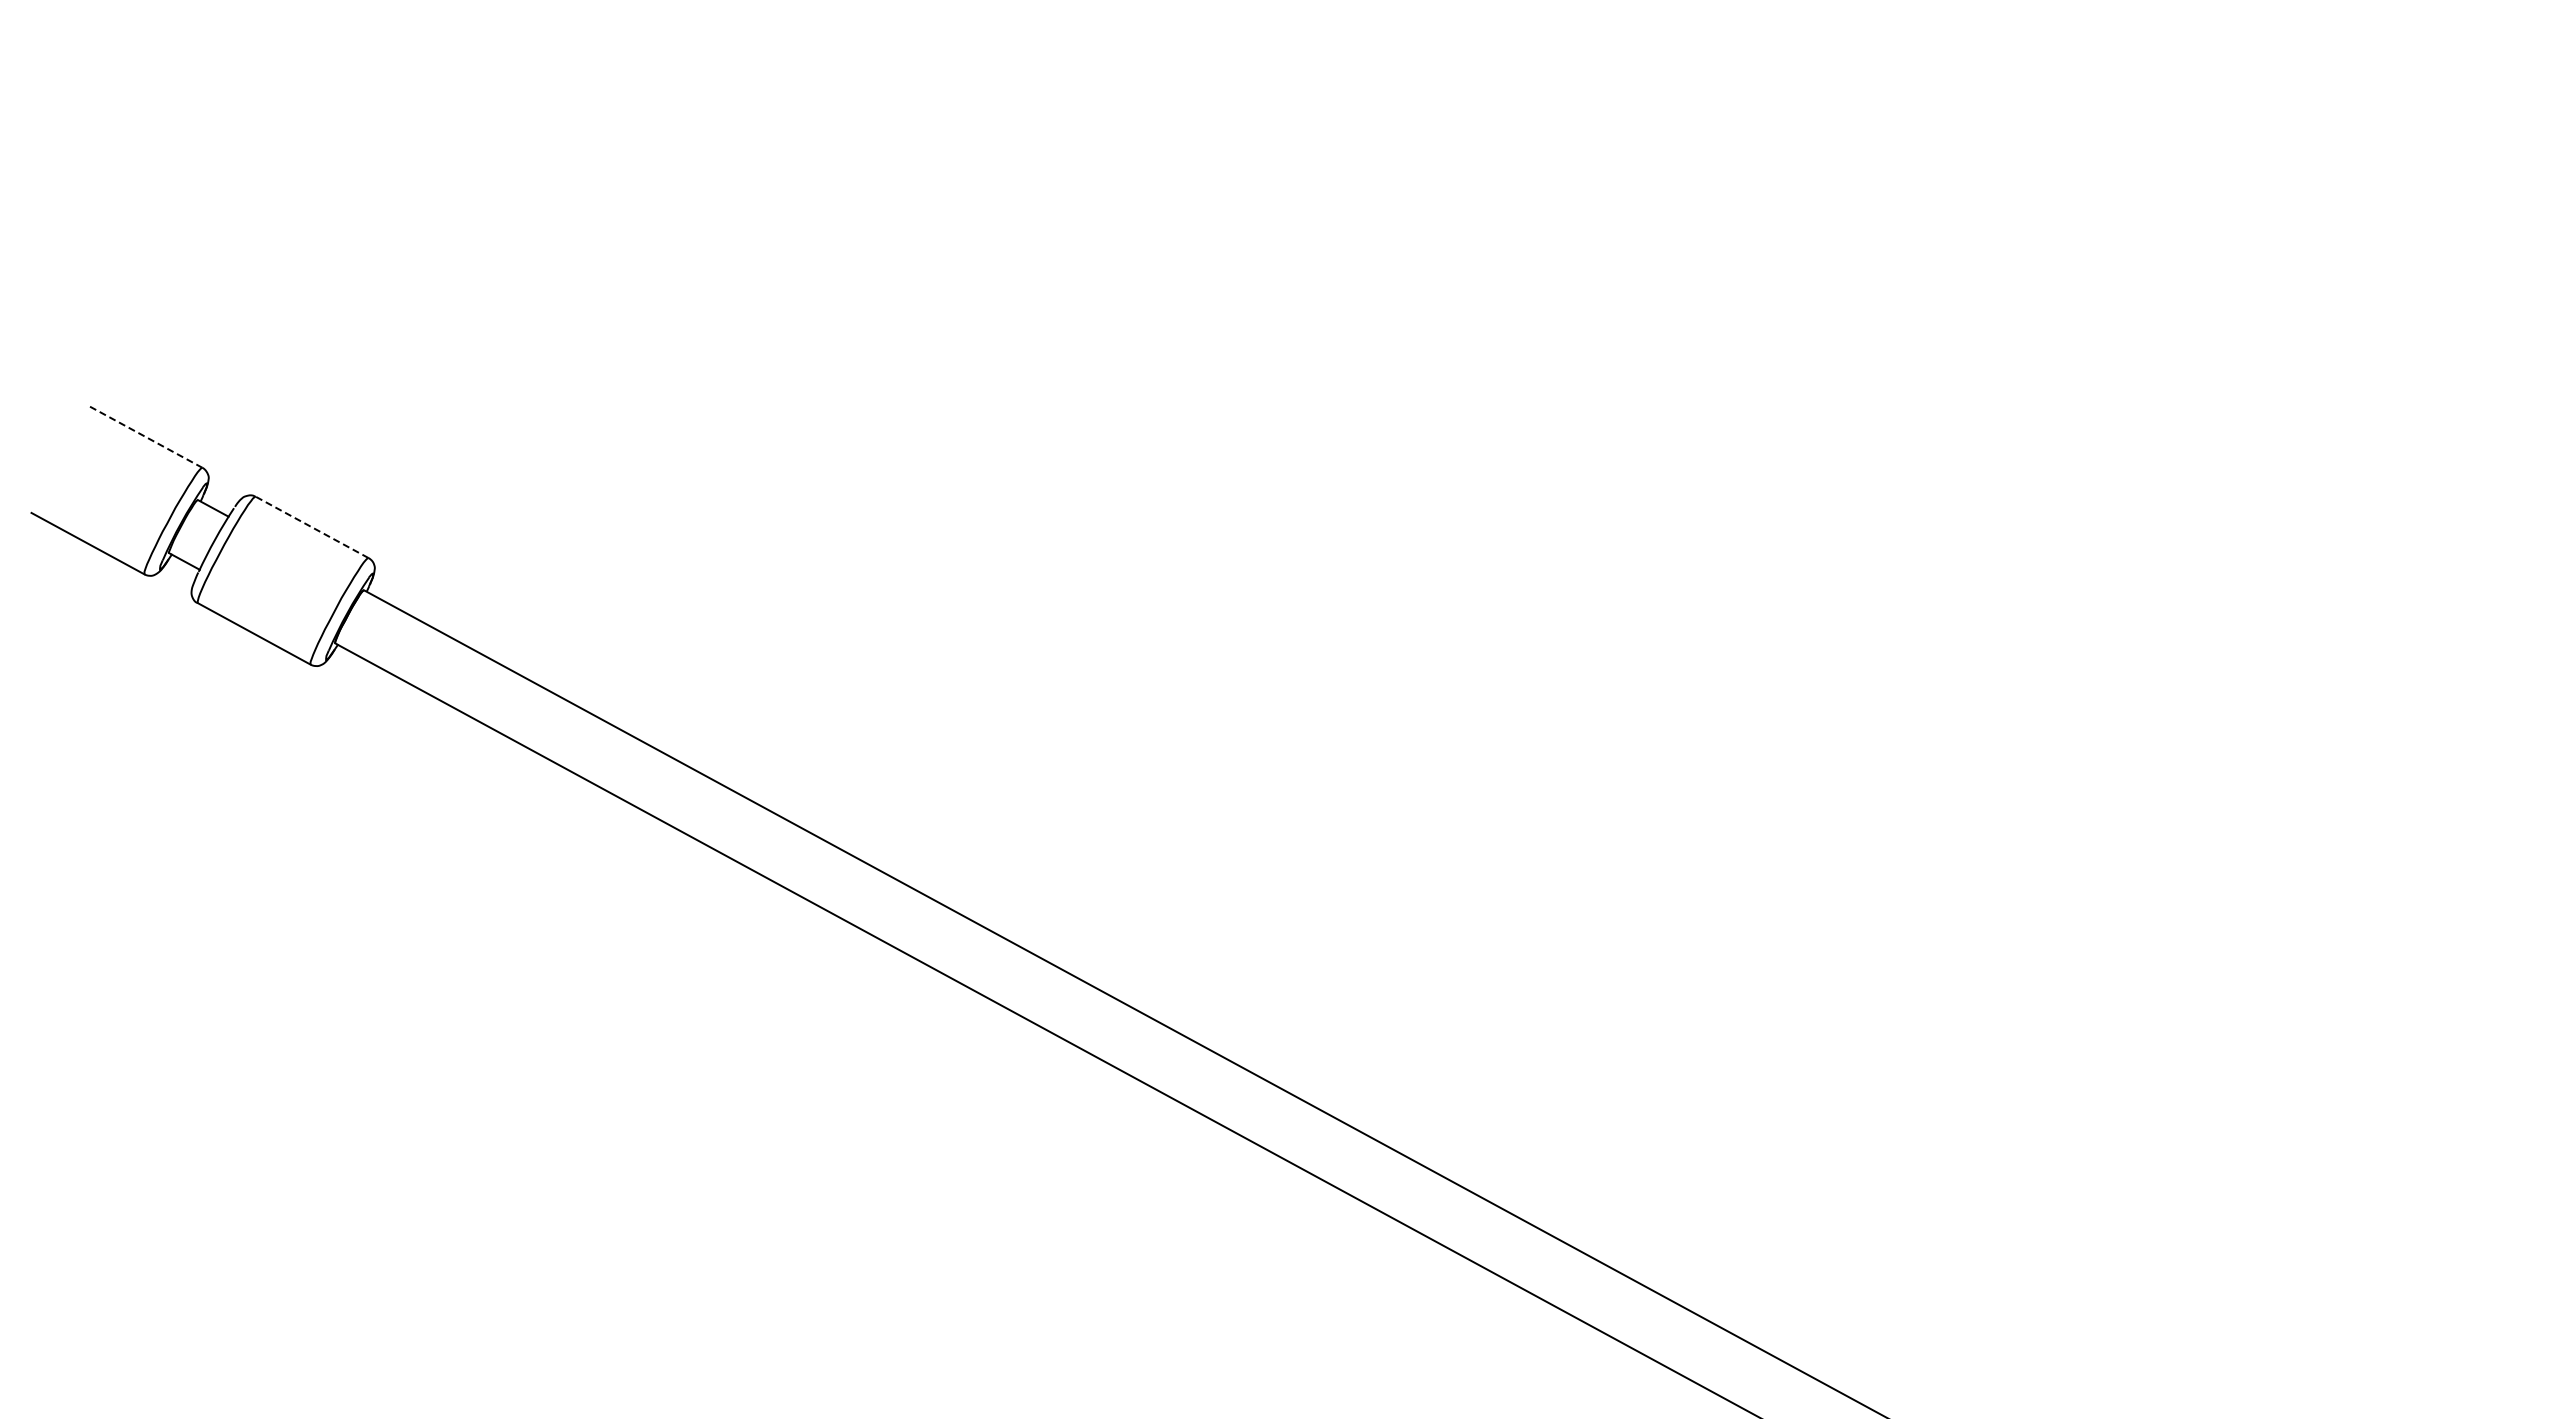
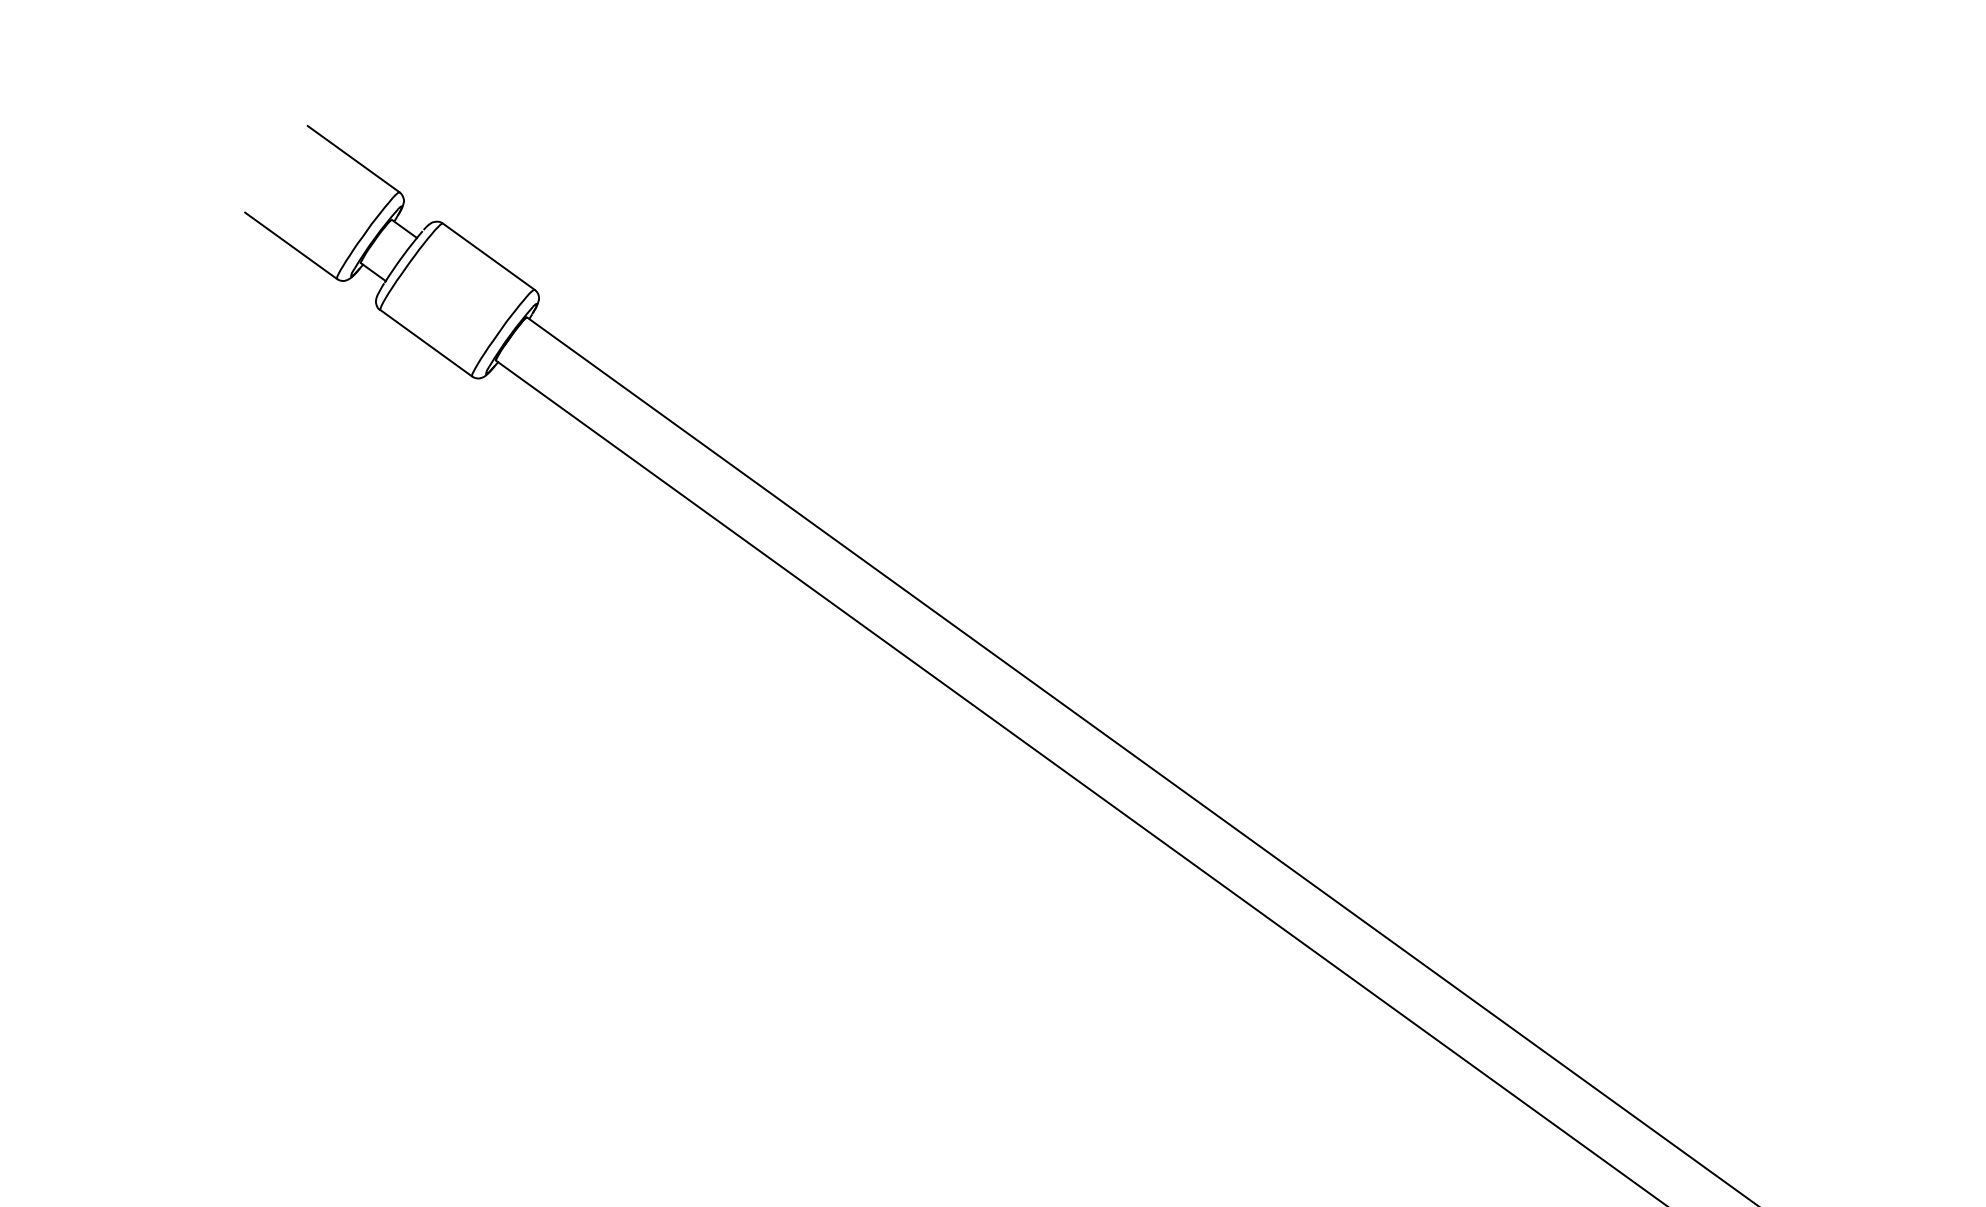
line: (145, 436) -> (353, 158), dashed -> solid
line: (311, 527) -> (488, 256), dashed -> solid

